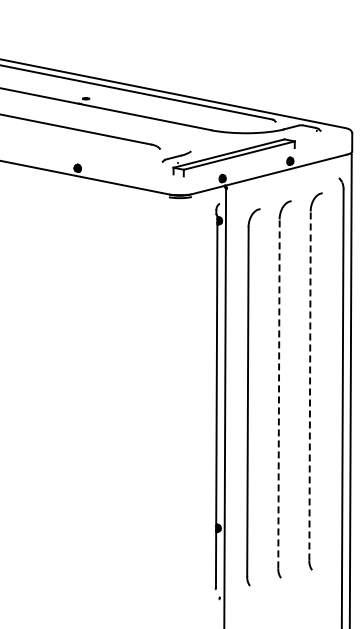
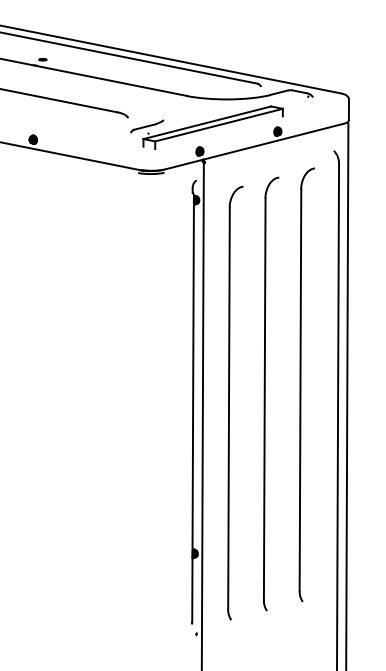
line: (310, 385) -> (300, 389), dashed -> solid
line: (278, 393) -> (264, 398), dashed -> solid

